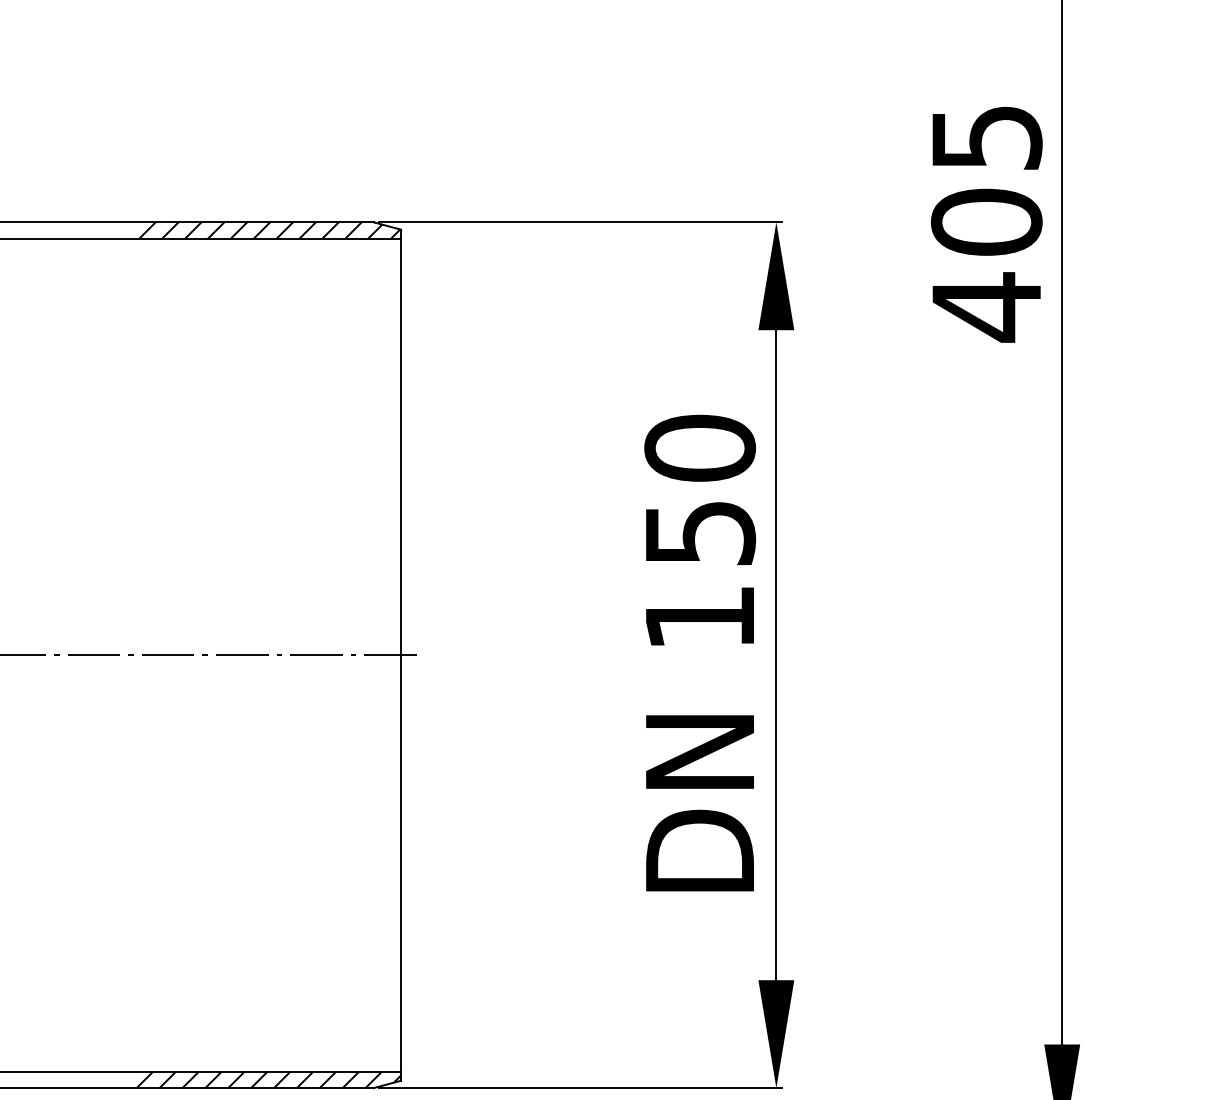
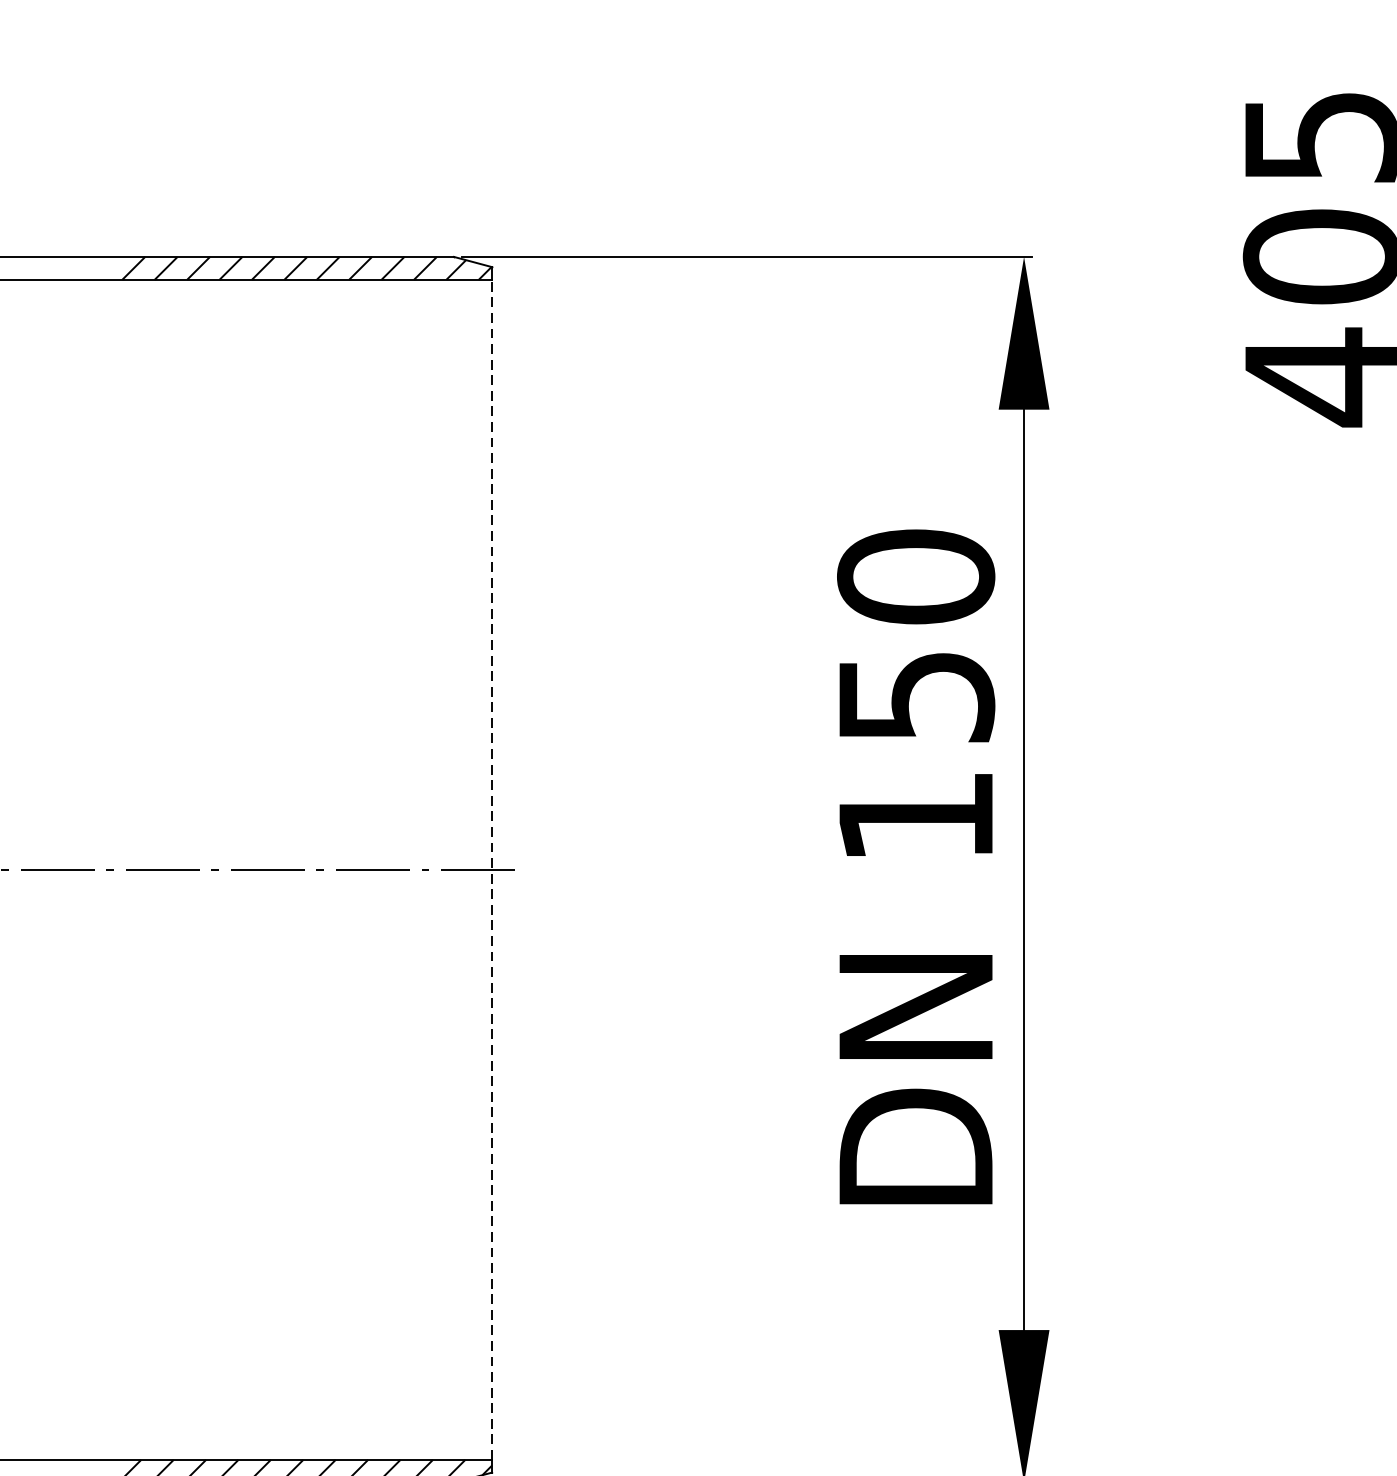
line: (400, 655) -> (491, 870), solid -> dashed

